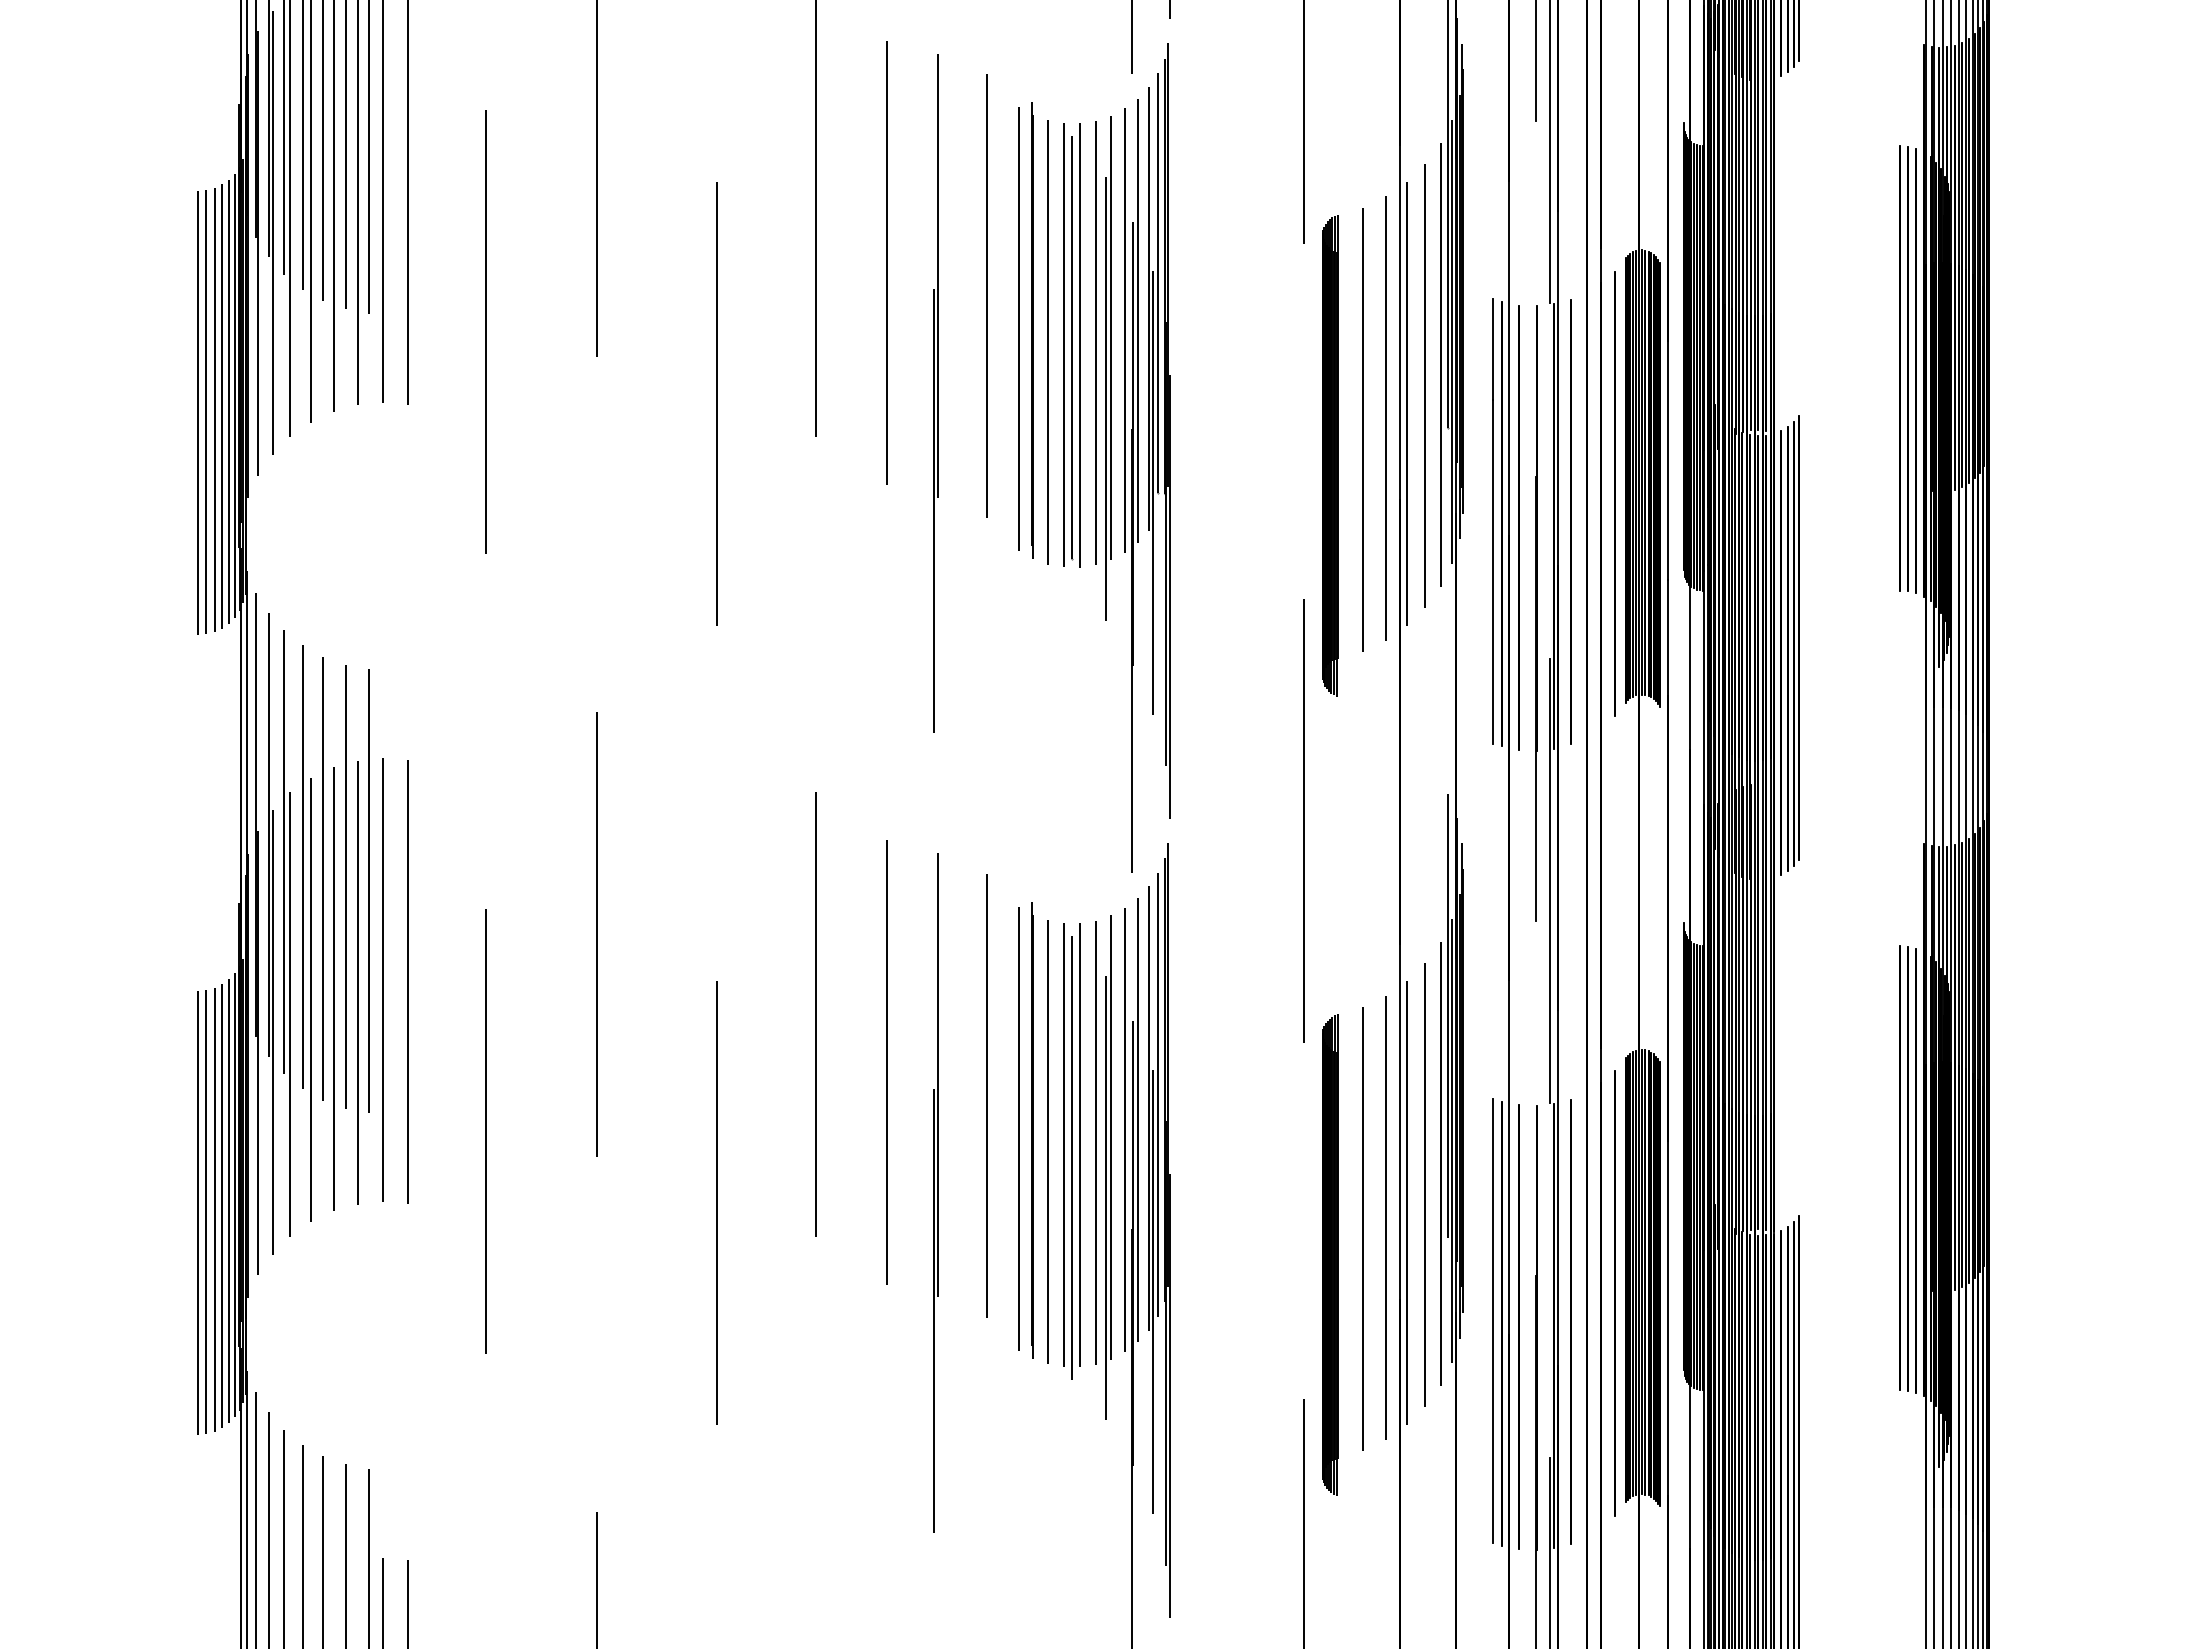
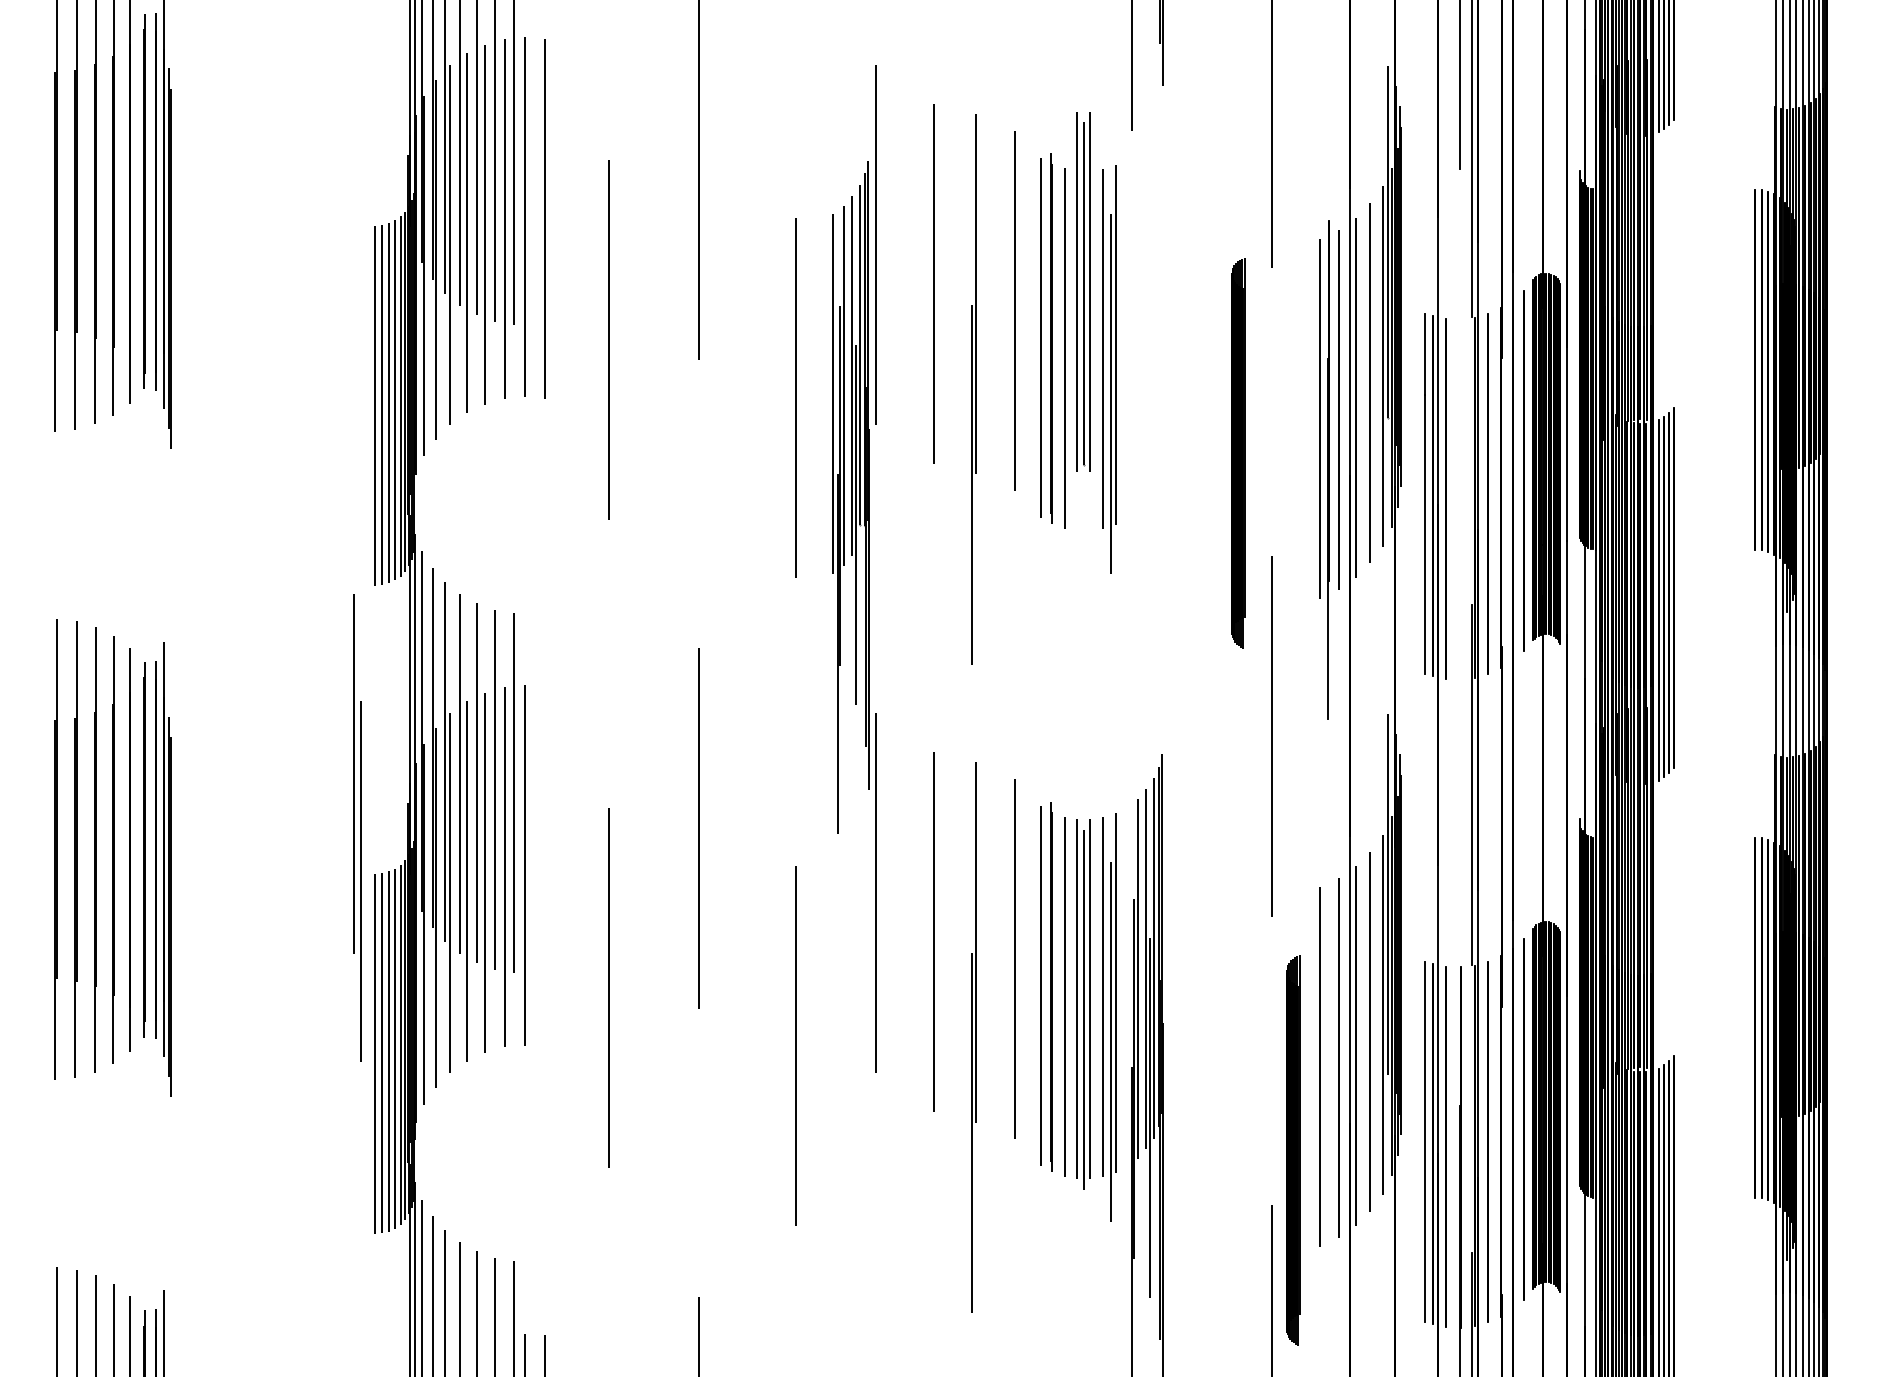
part: (1071, 344) -> (1083, 291), moved
part: (1330, 455) -> (1238, 453), moved
part: (1146, 458) -> (850, 497), moved
line: (1536, 612) -> (1328, 469), moved
part: (176, 933) -> (357, 827), added
line: (407, 982) -> (545, 867), removed
line: (1125, 1129) -> (1127, 986), removed
part: (1330, 1255) -> (1293, 1150), moved

